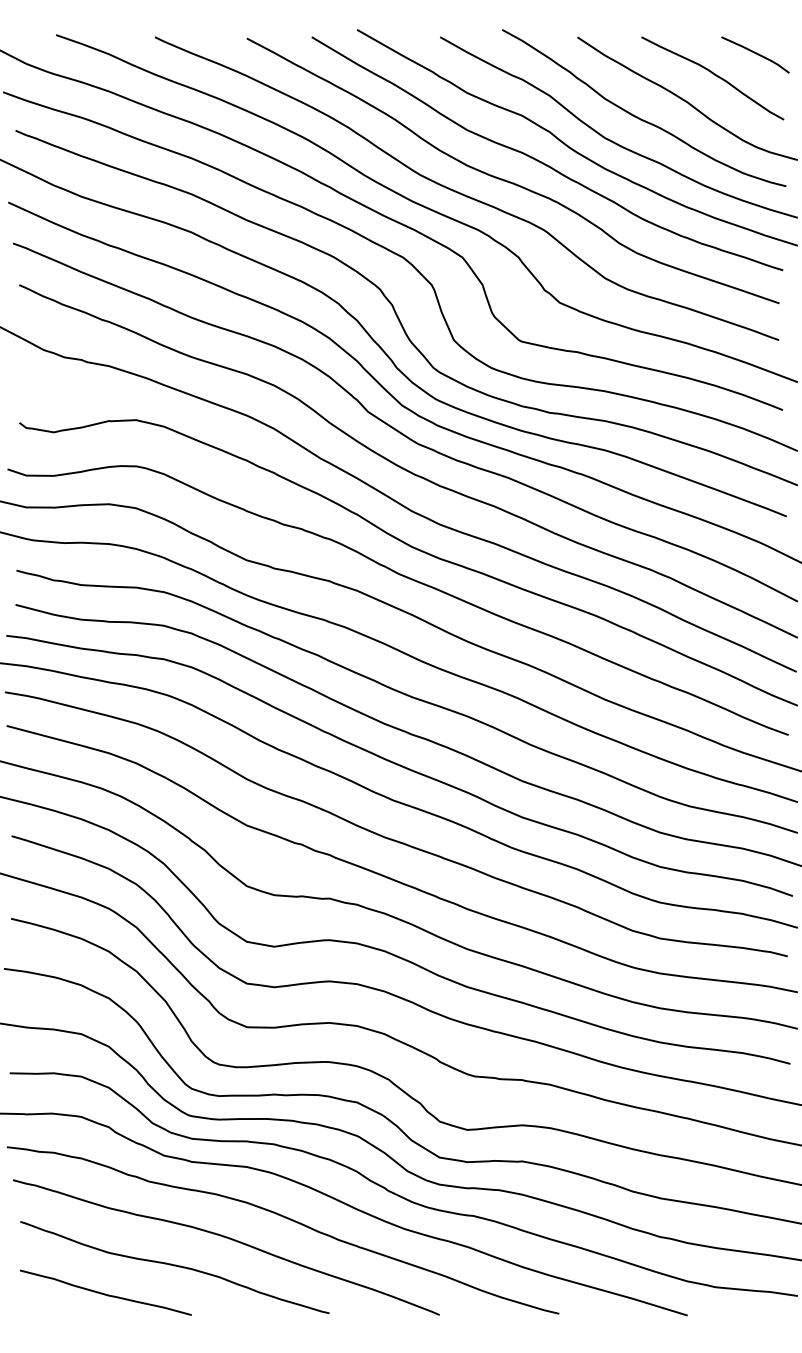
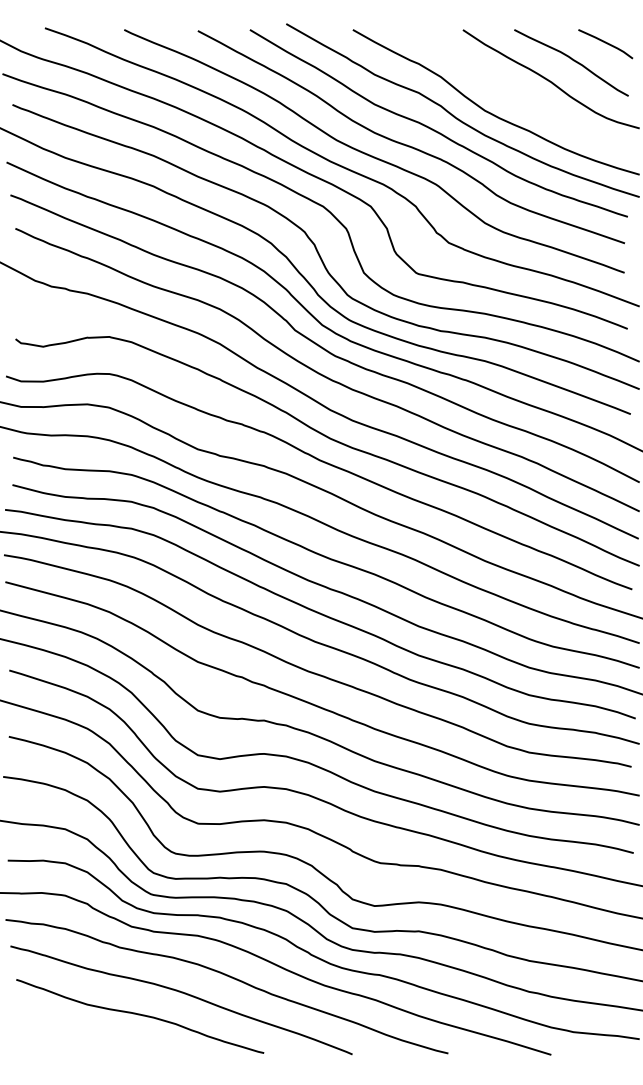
curve: (640, 117) -> (513, 94), removed
curve: (104, 1292) -> (83, 1036), removed

